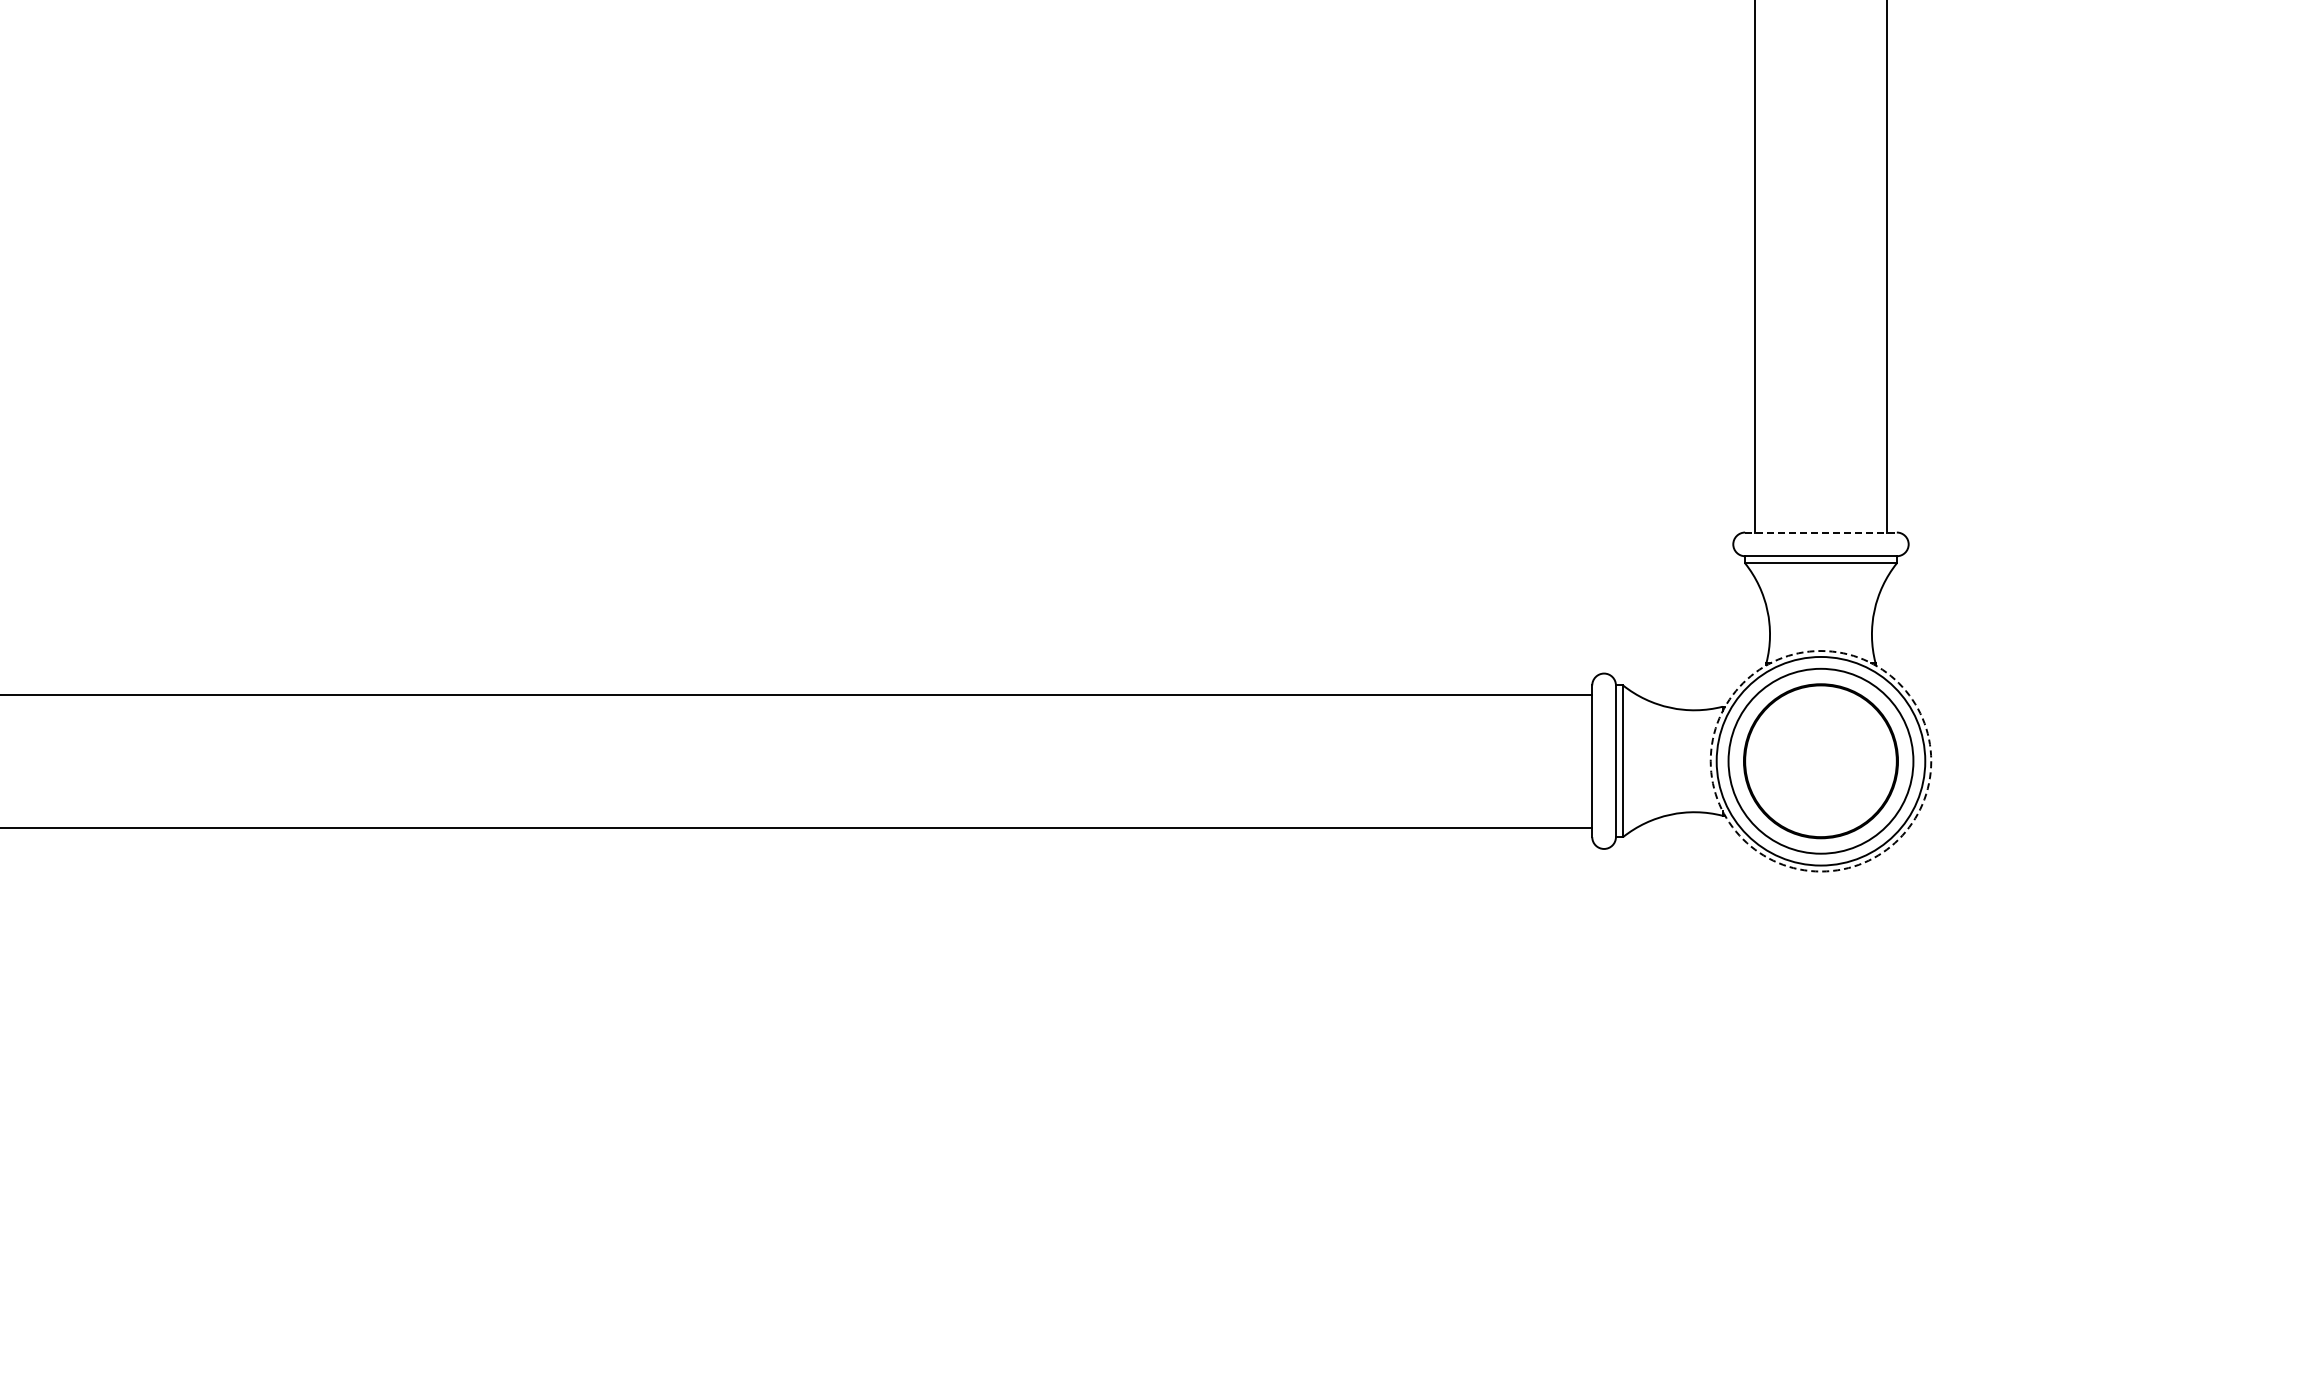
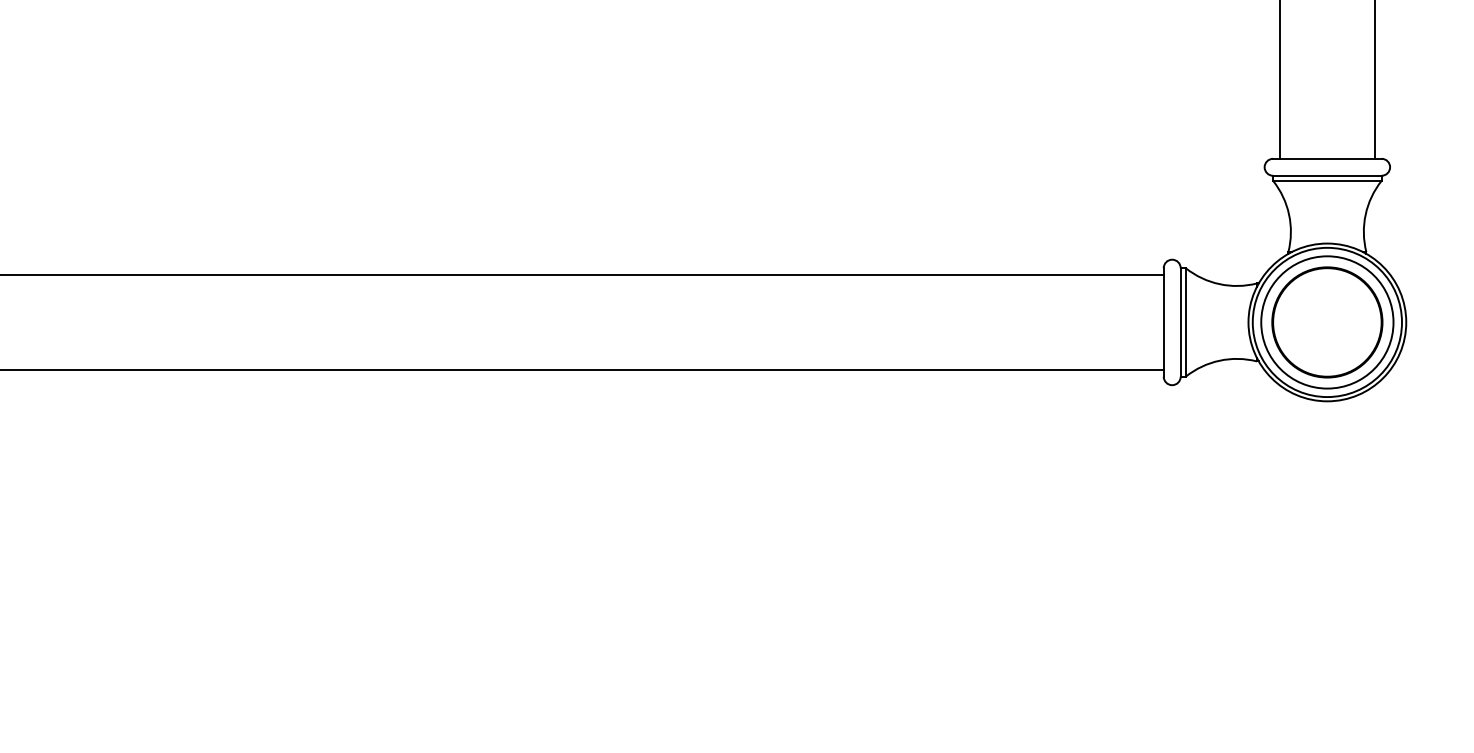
line: (1820, 532) -> (1327, 158), dashed -> solid
circle: (1820, 761) -> (1327, 322), dashed -> solid

